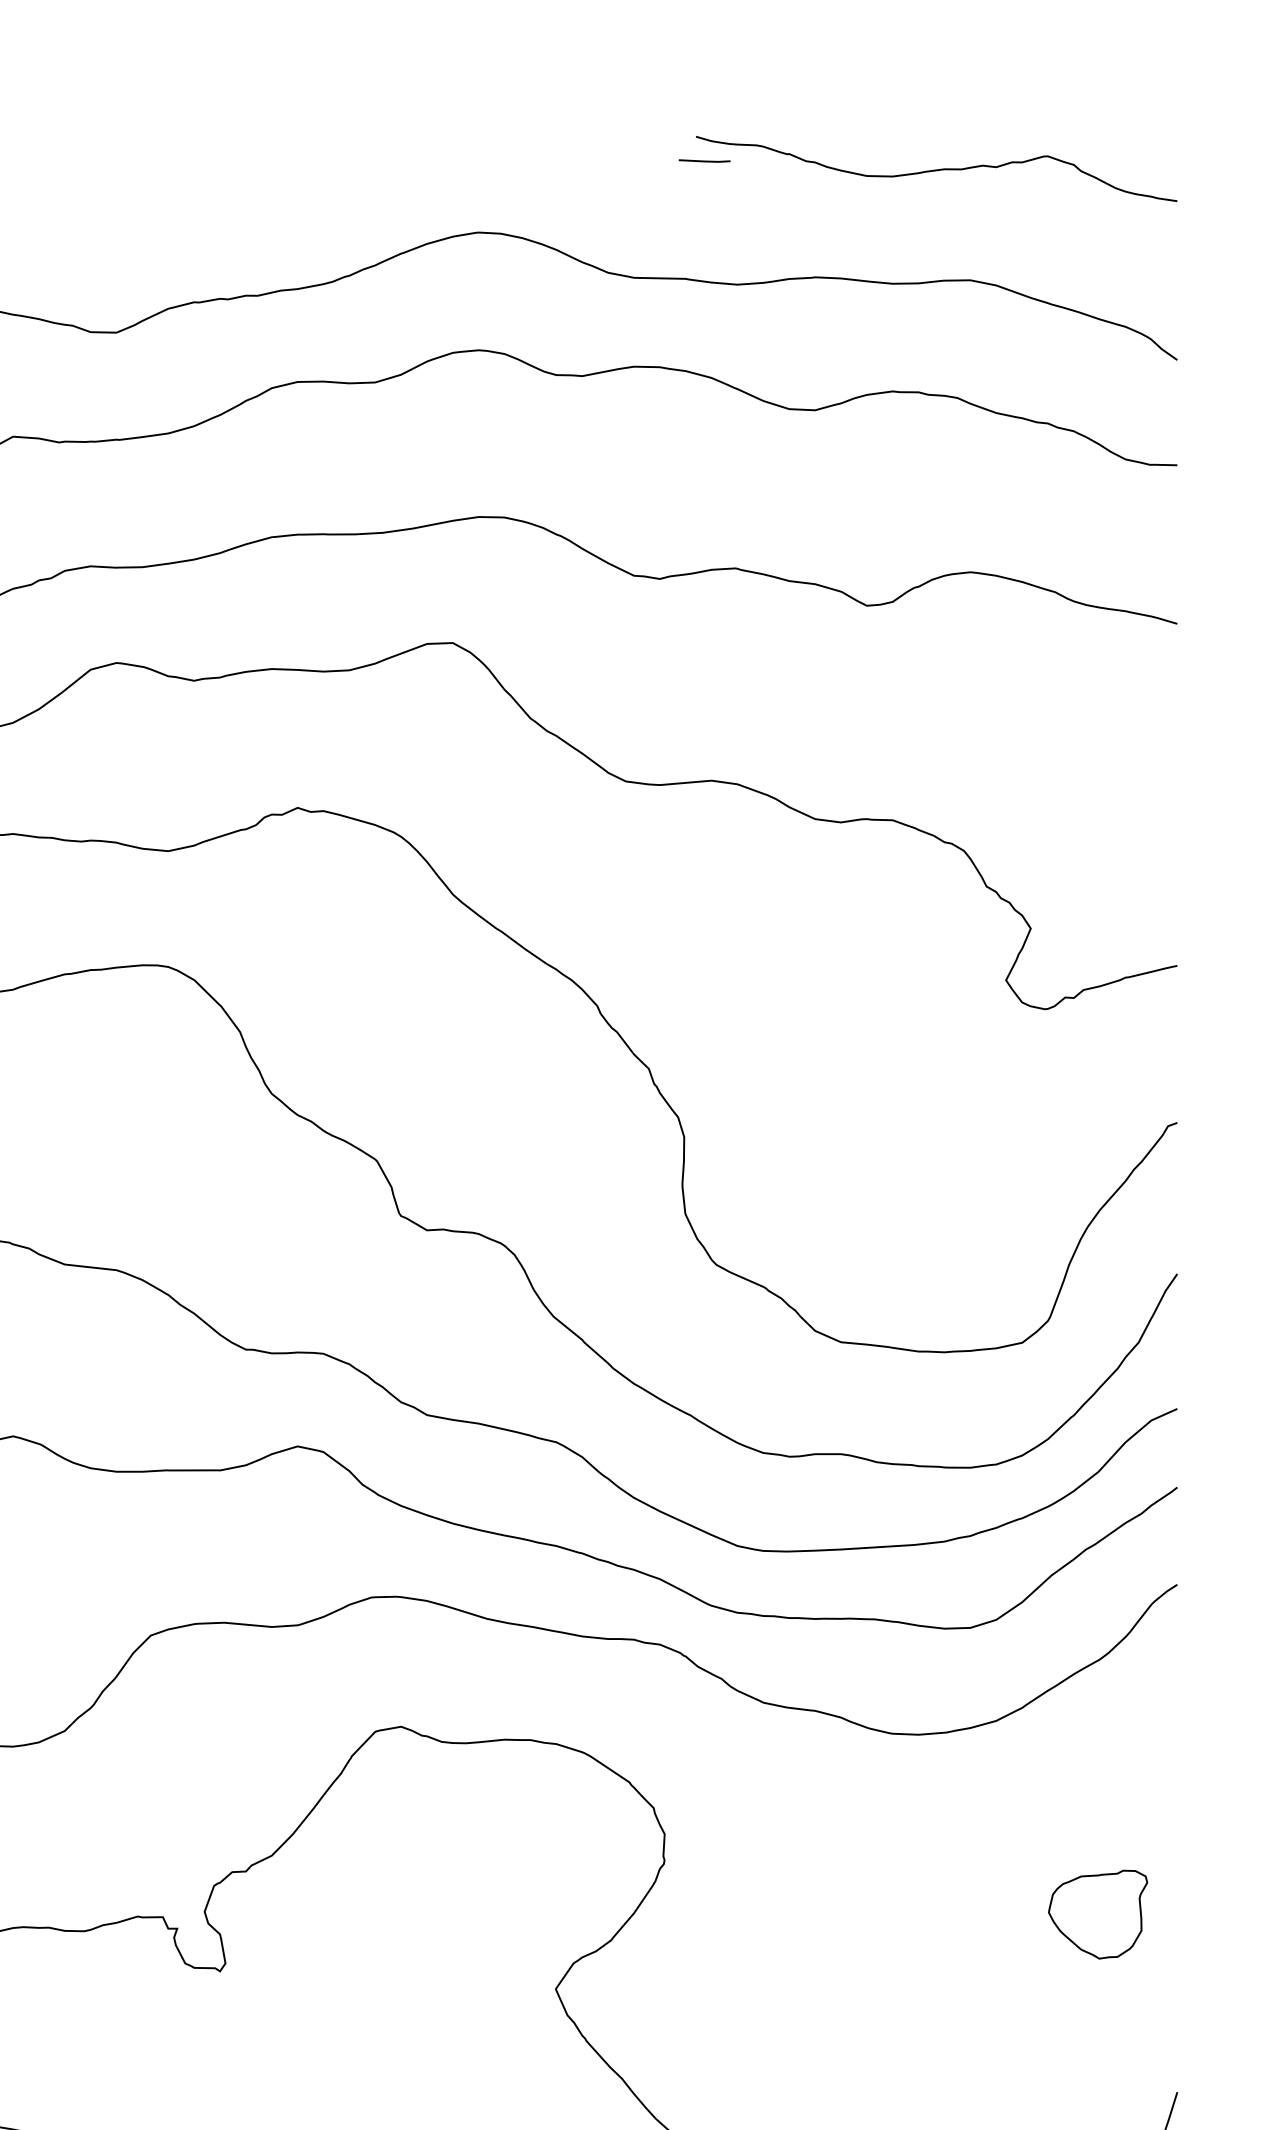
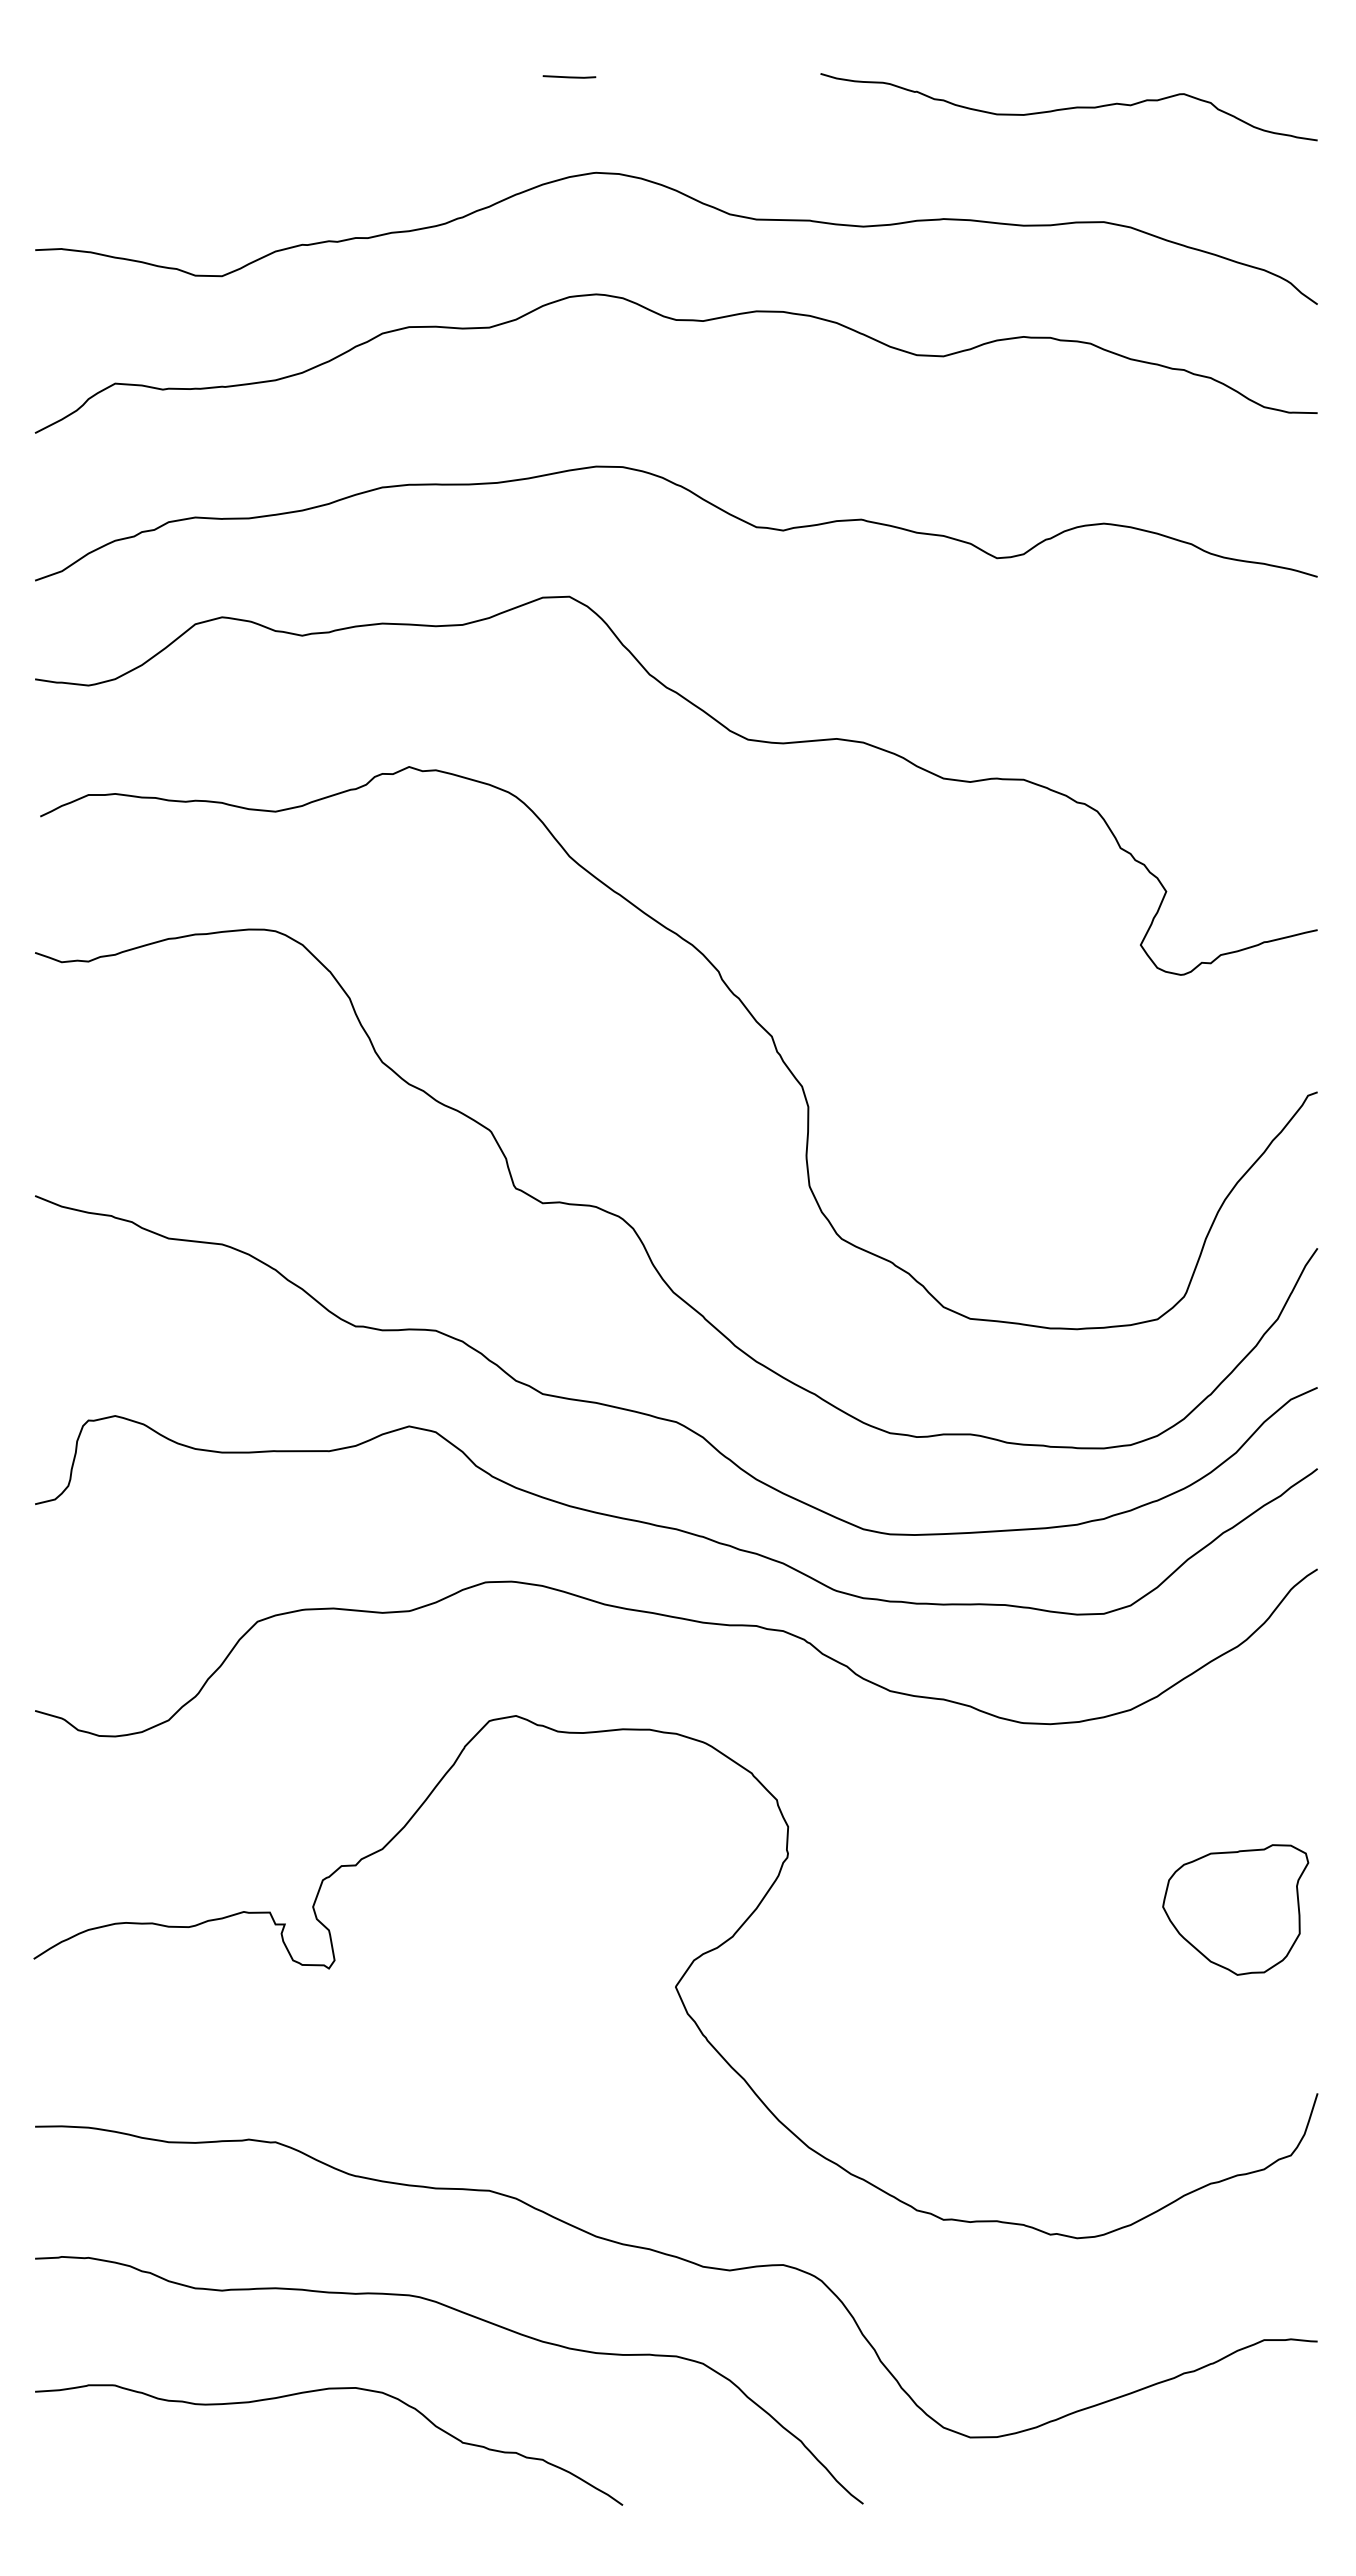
line: (704, 160) -> (569, 76), moved
part: (1097, 1914) -> (1235, 1909), size x1.43

